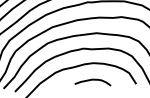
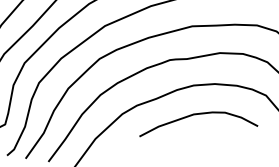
part: (92, 82) -> (197, 123), size x1.67

